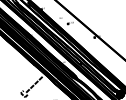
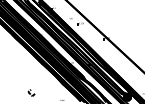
line: (33, 85) -> (41, 84), removed

